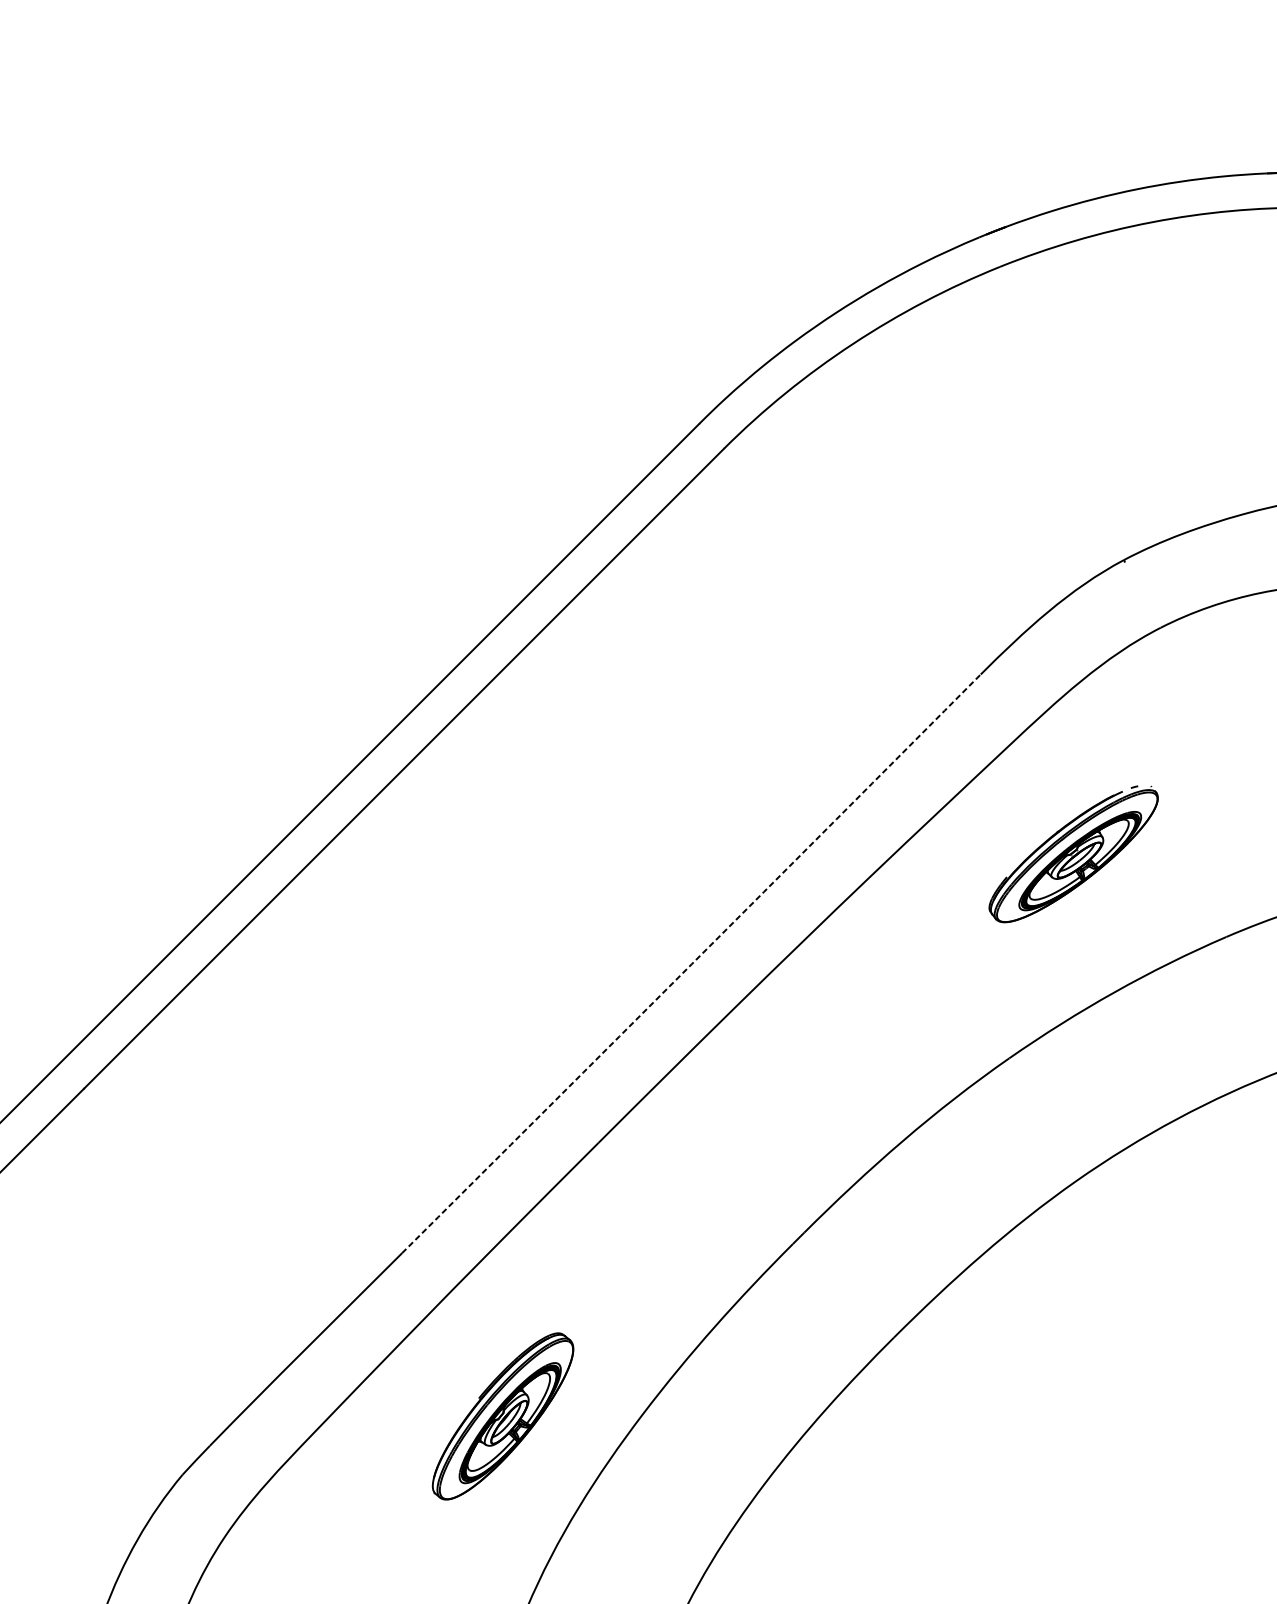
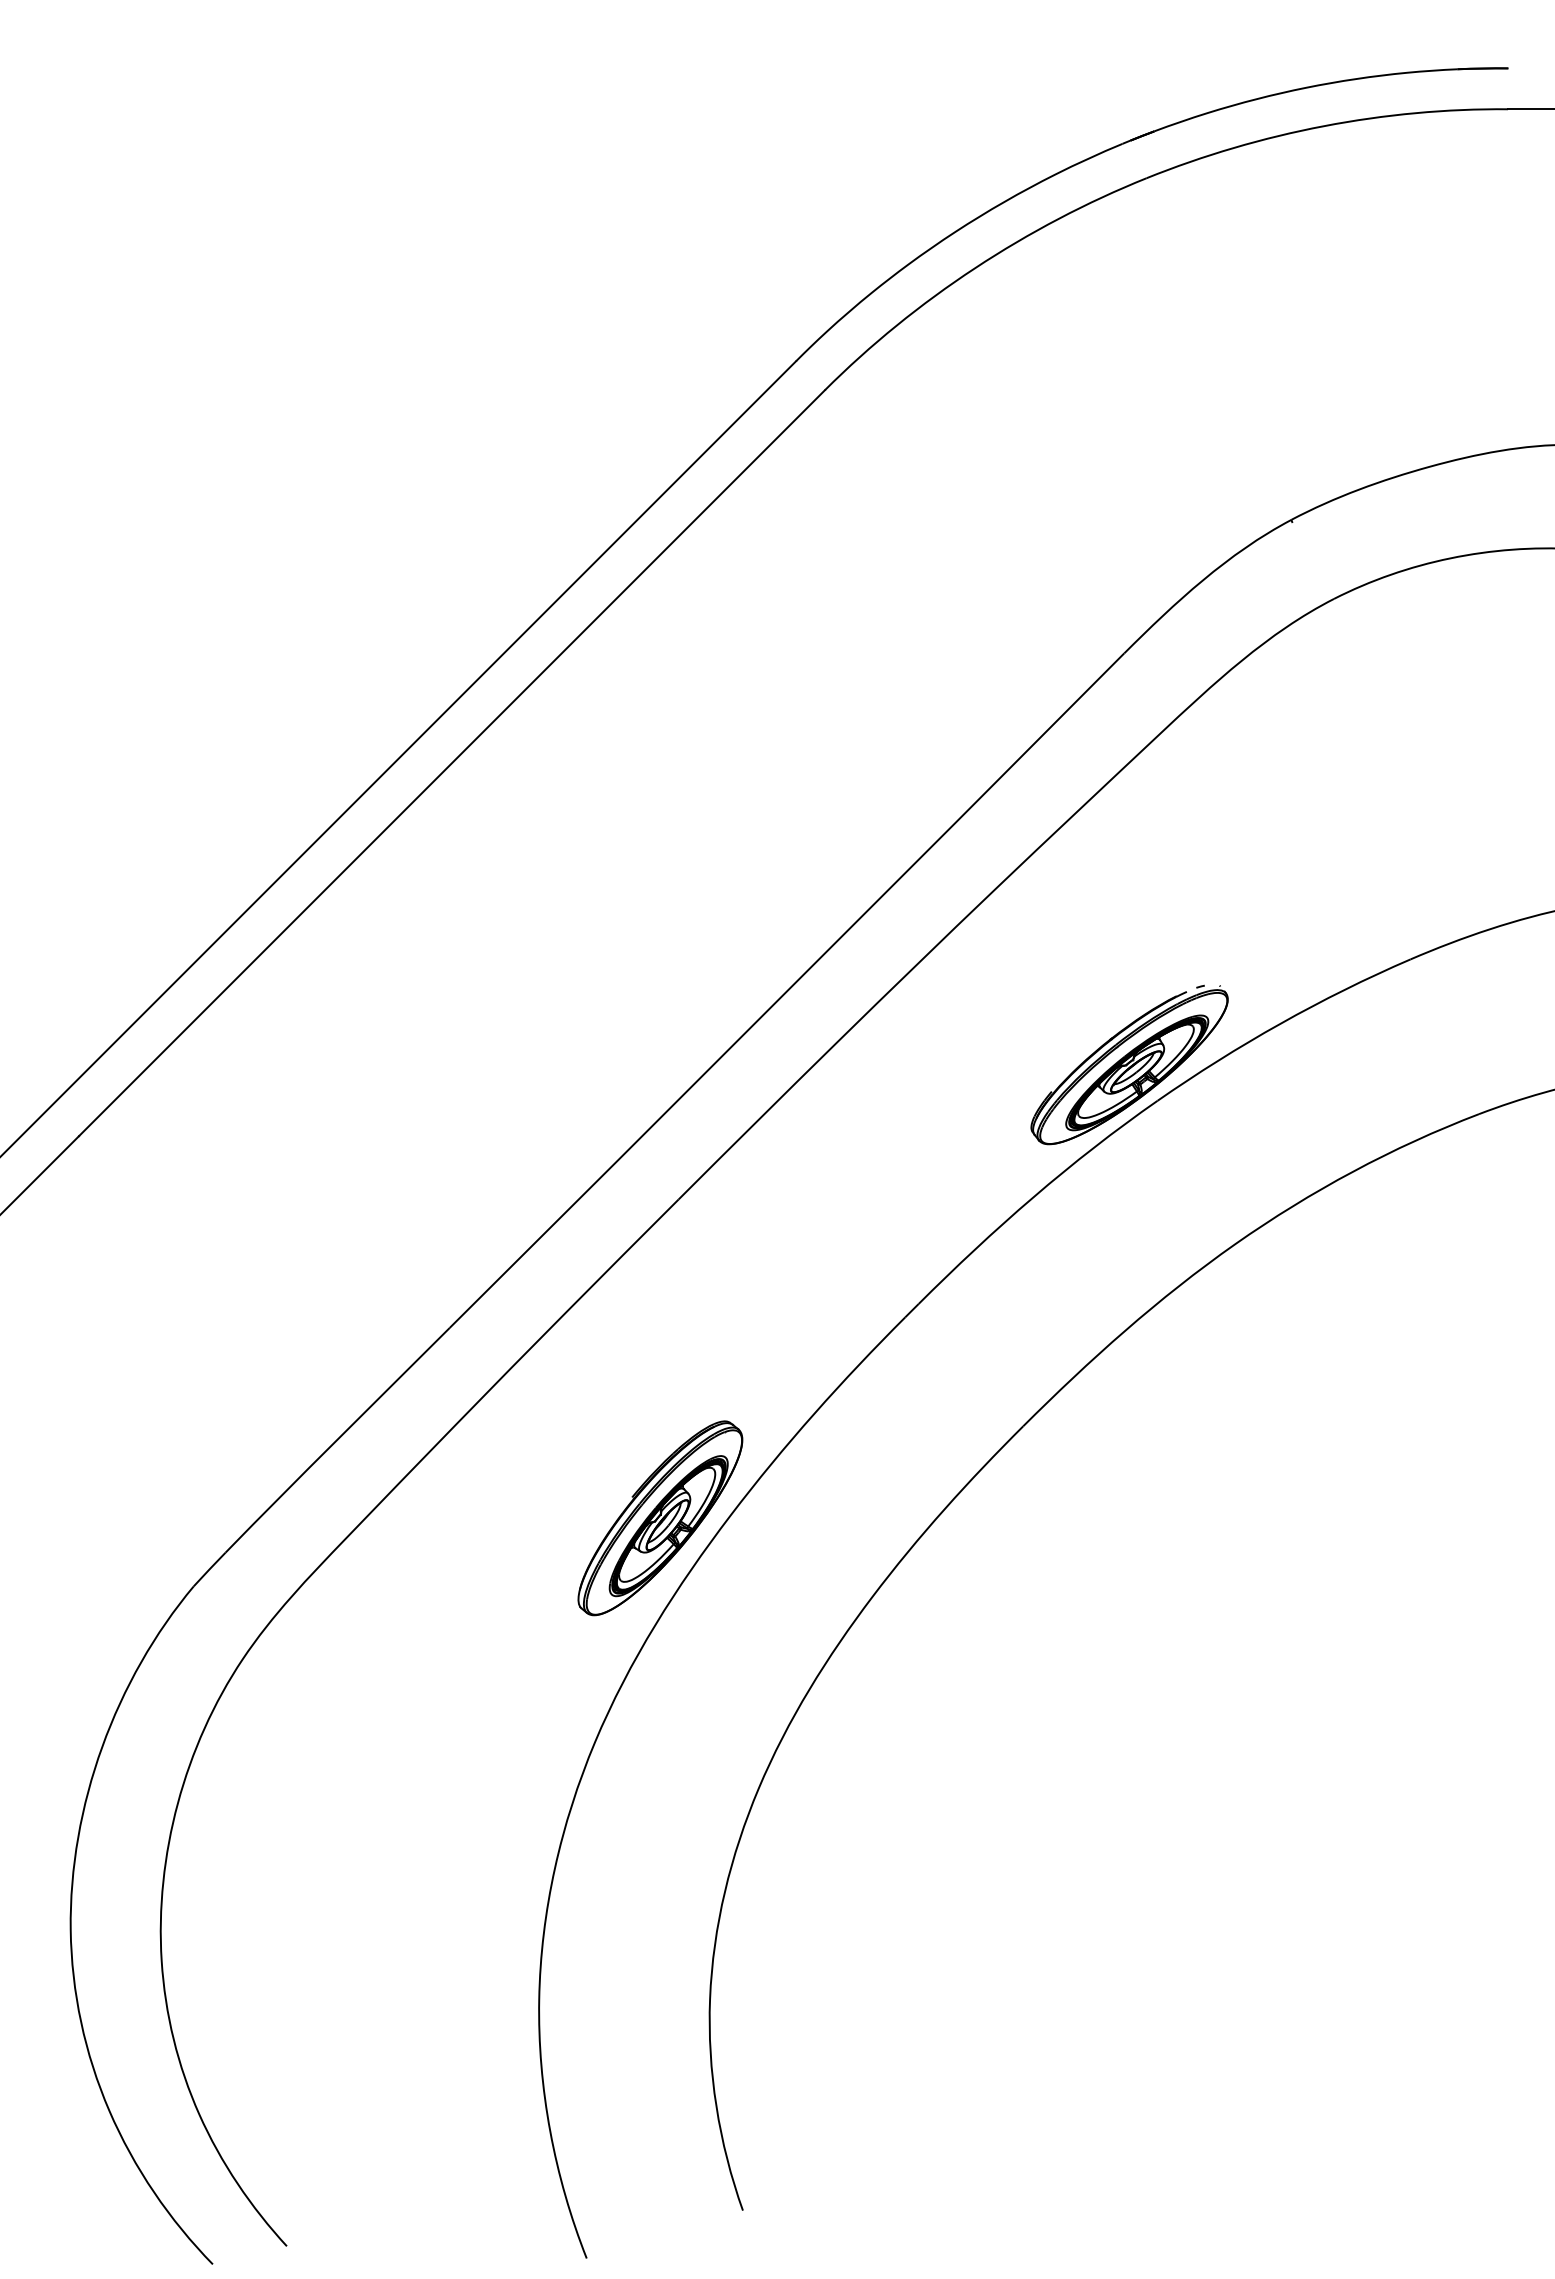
part: (1073, 853) -> (1129, 1064), moved
arc: (691, 964) -> (787, 991), dashed -> solid
part: (503, 1416) -> (660, 1518), moved

